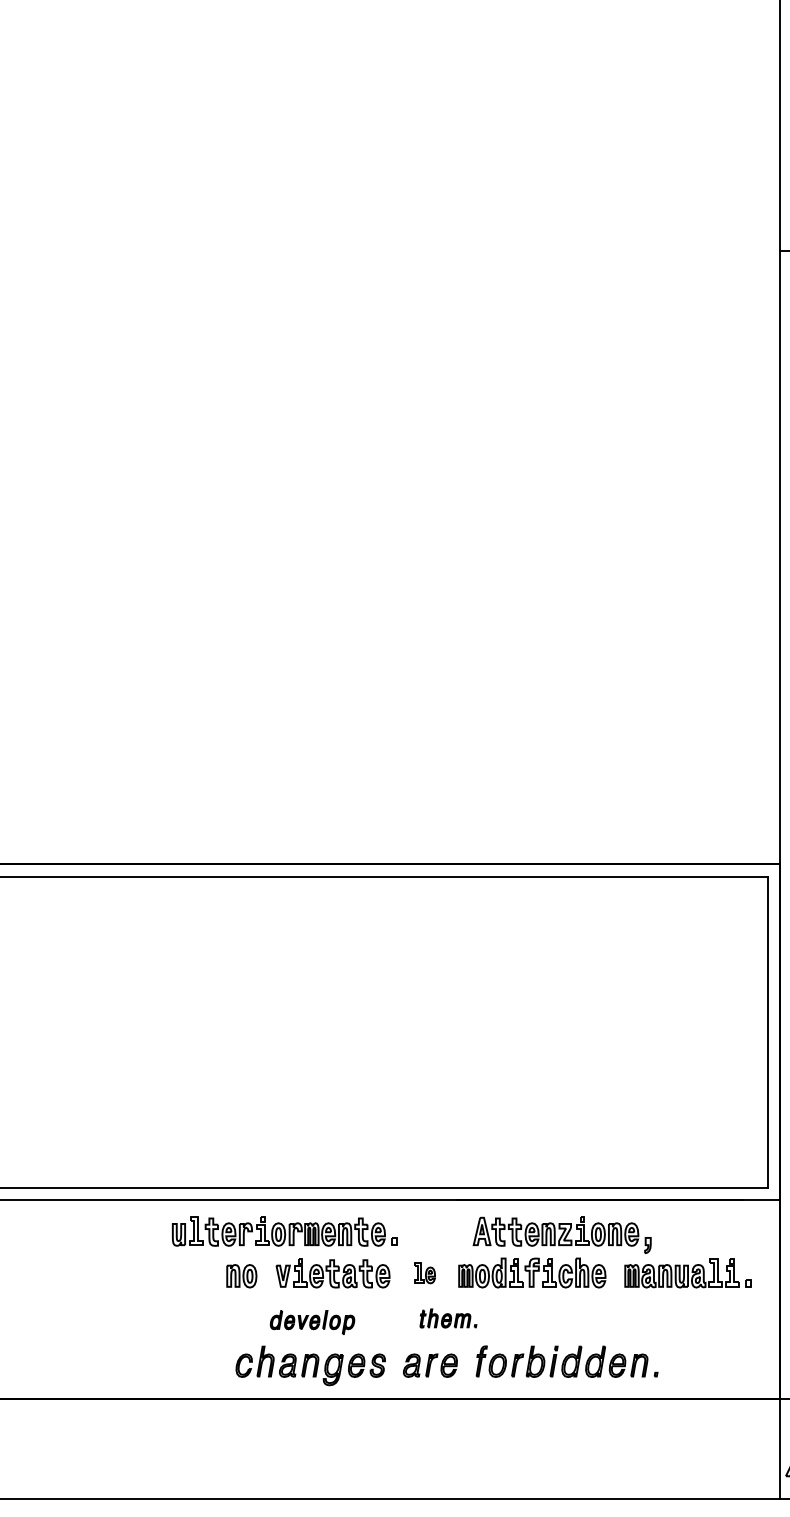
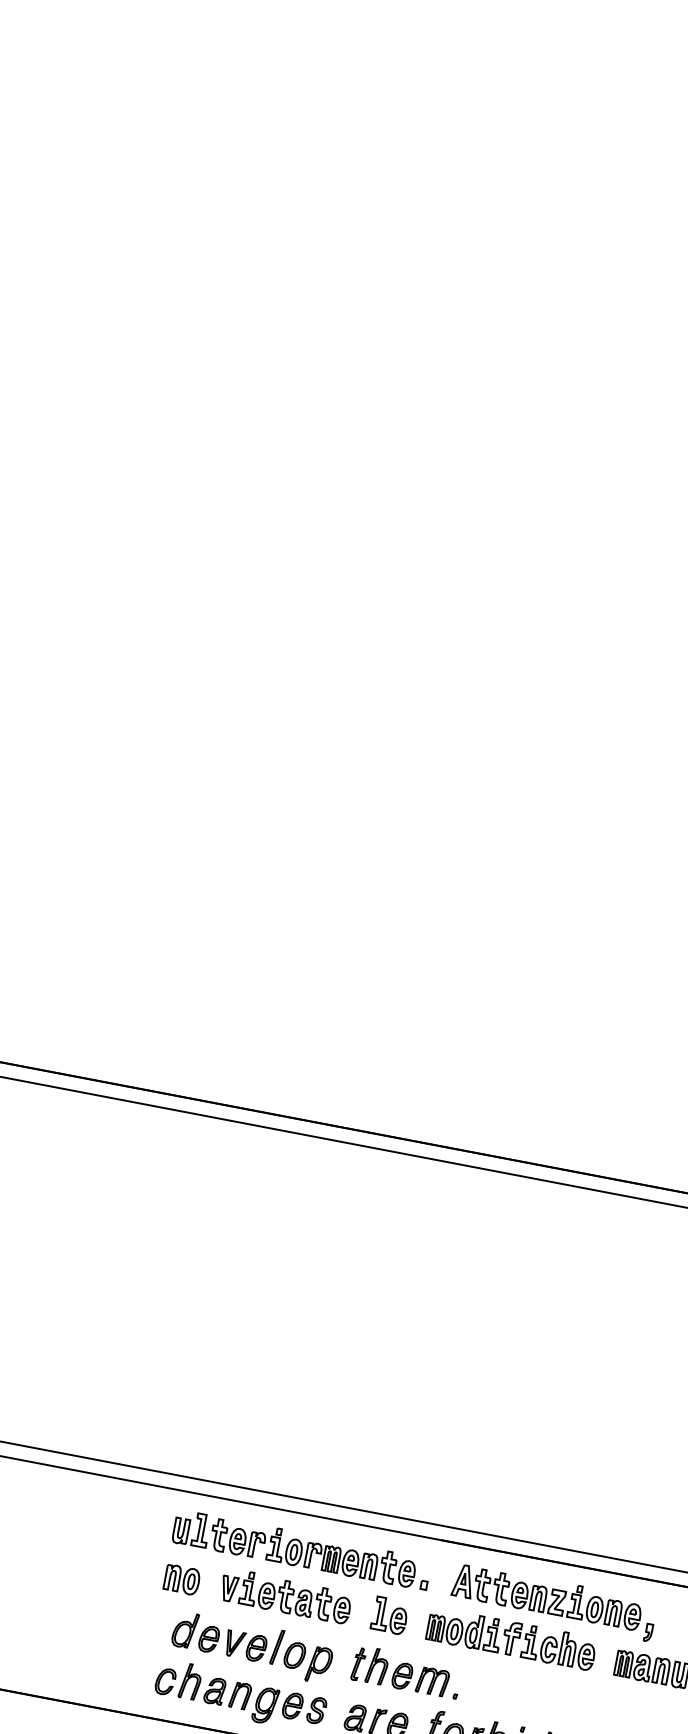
part: (284, 1231) -> (301, 1550), moved
part: (424, 1273) -> (389, 1616), size x1.43
part: (448, 1318) -> (406, 1672), size x1.67
part: (312, 1322) -> (252, 1647), size x1.67

